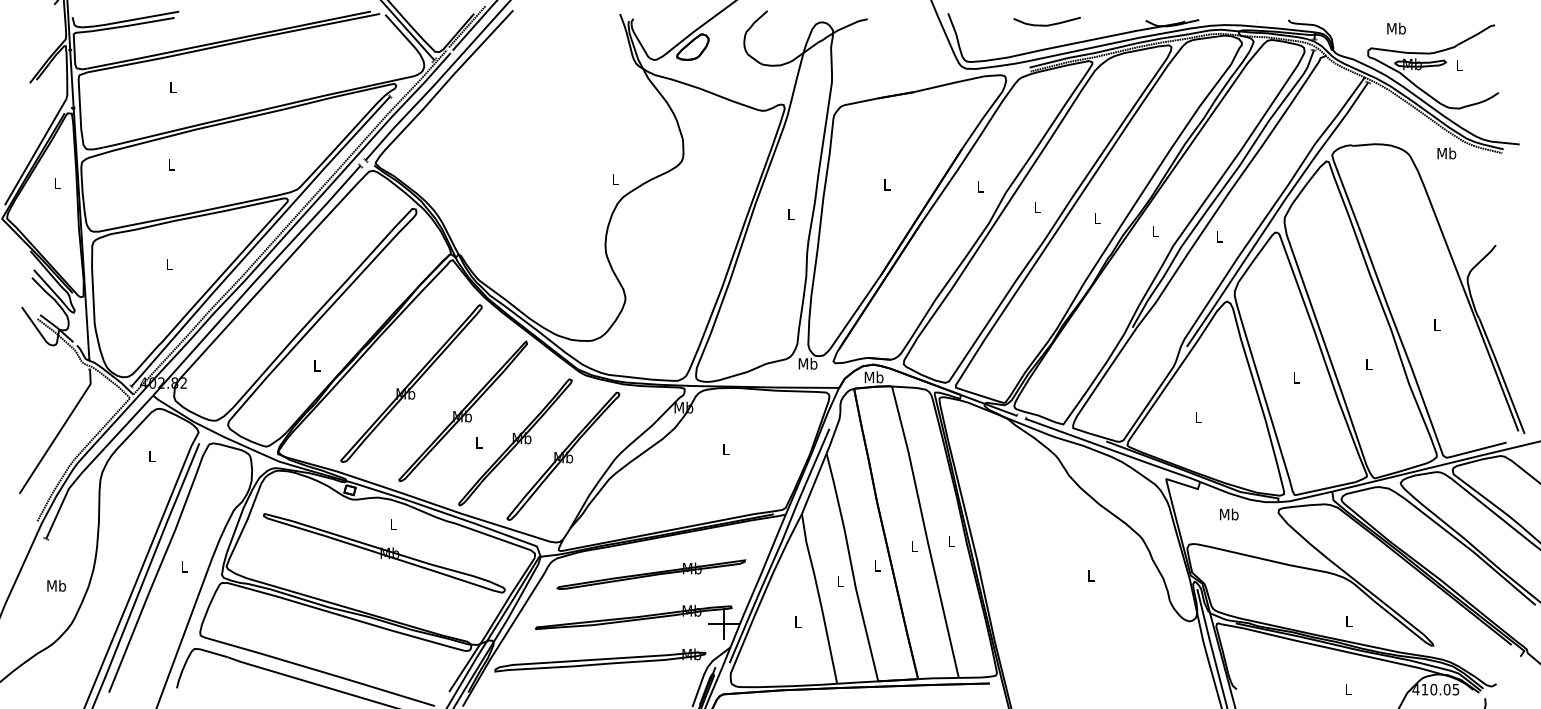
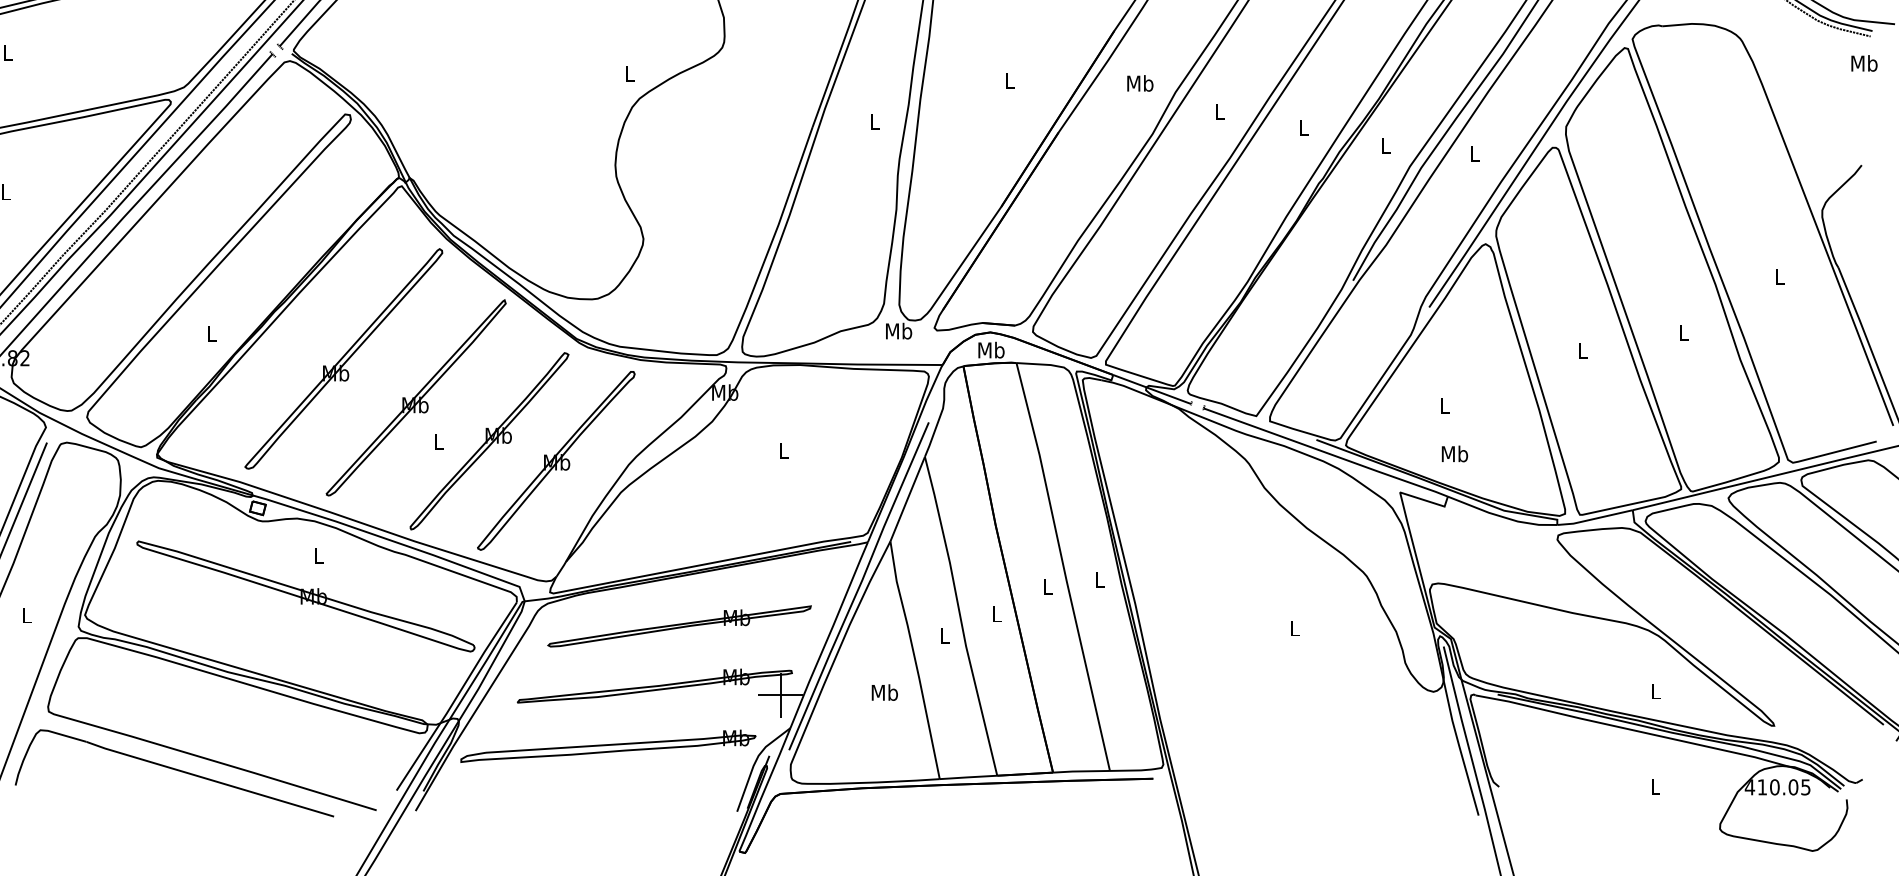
text: (1446, 153) -> (1863, 63), moved
text: (980, 186) -> (1140, 83), L -> Mb
text: (1229, 514) -> (1455, 453), moved
text: (797, 621) -> (884, 691), L -> Mb

